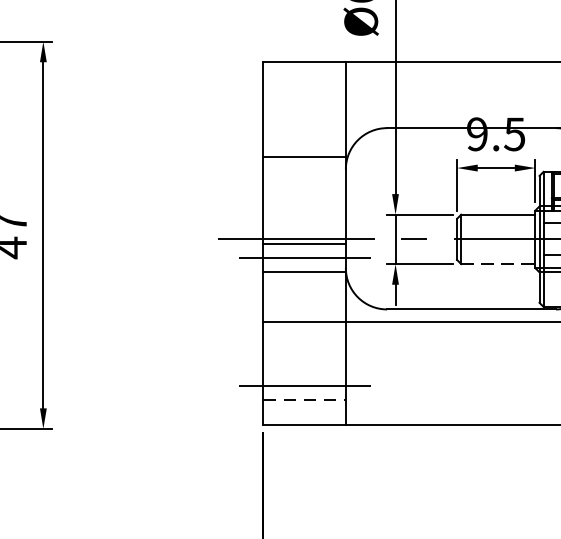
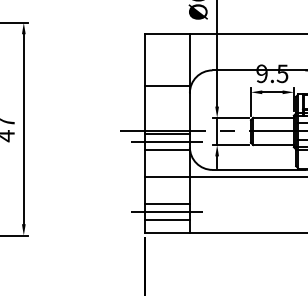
line: (500, 264) -> (274, 145), dashed -> solid
line: (303, 370) -> (166, 203), added
line: (305, 399) -> (167, 219), dashed -> solid

